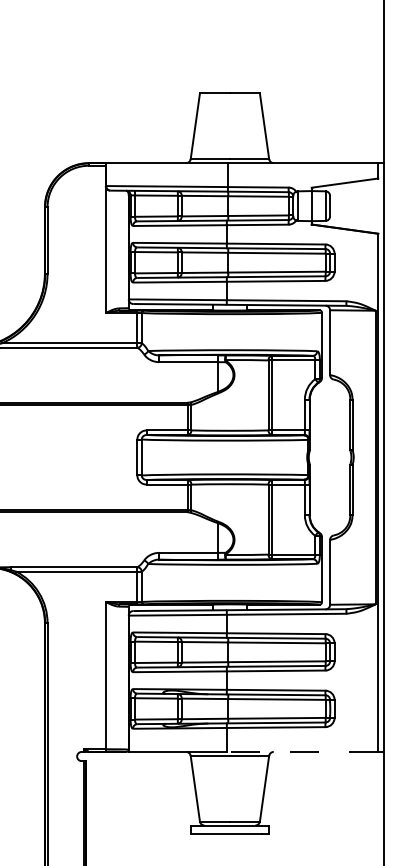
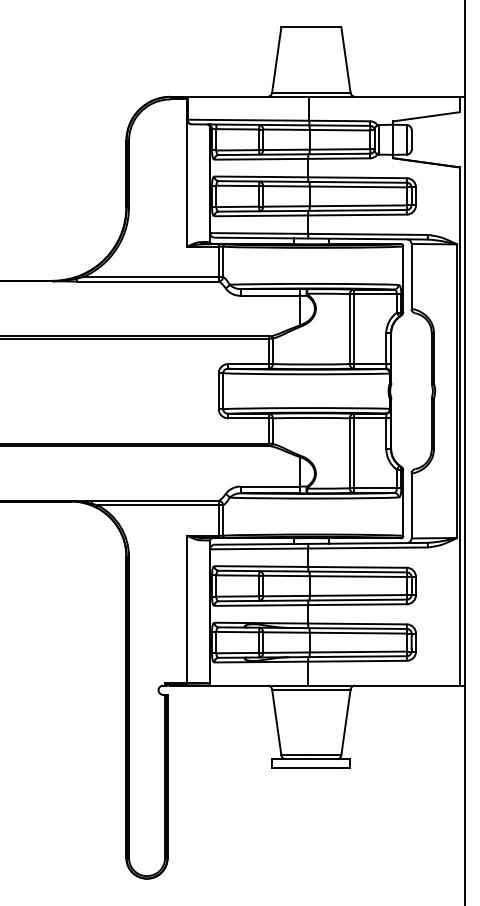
line: (302, 751) -> (383, 685), dashed -> solid

